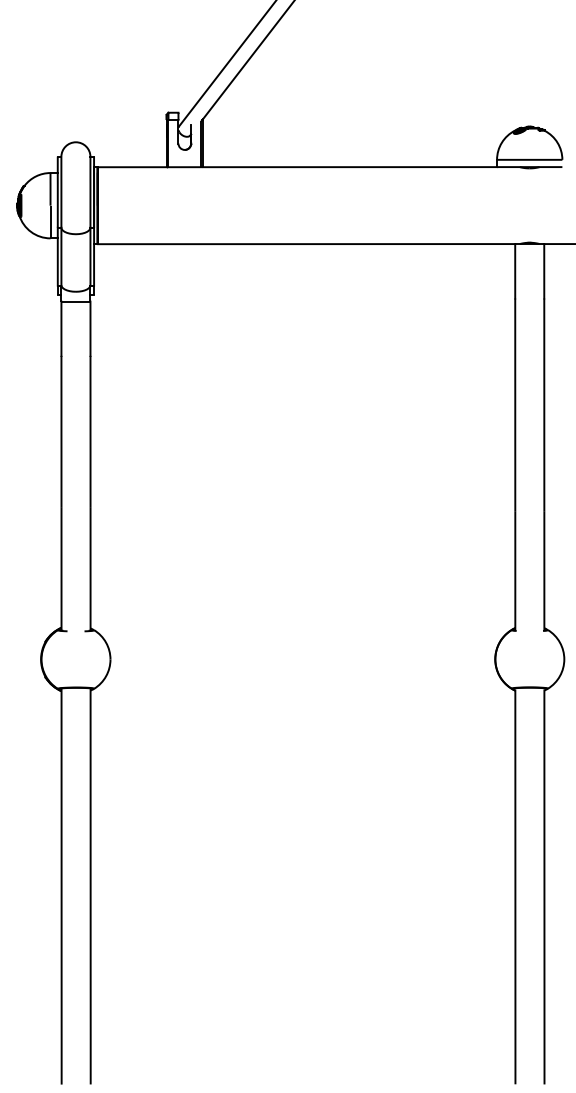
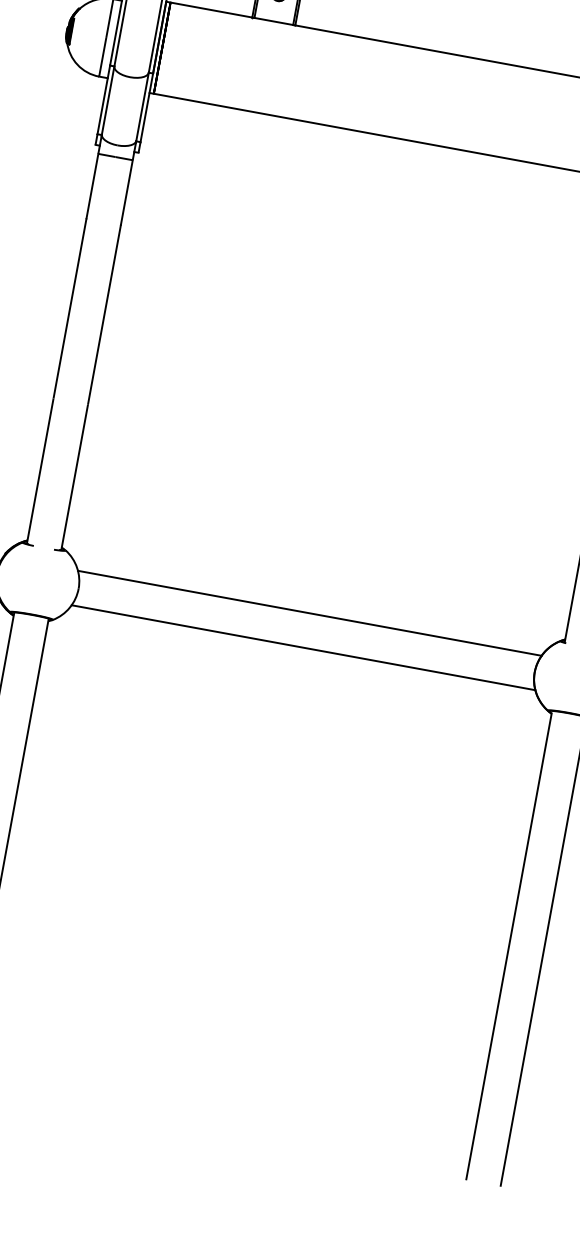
line: (302, 644) -> (309, 612), added
line: (302, 673) -> (303, 647), added

